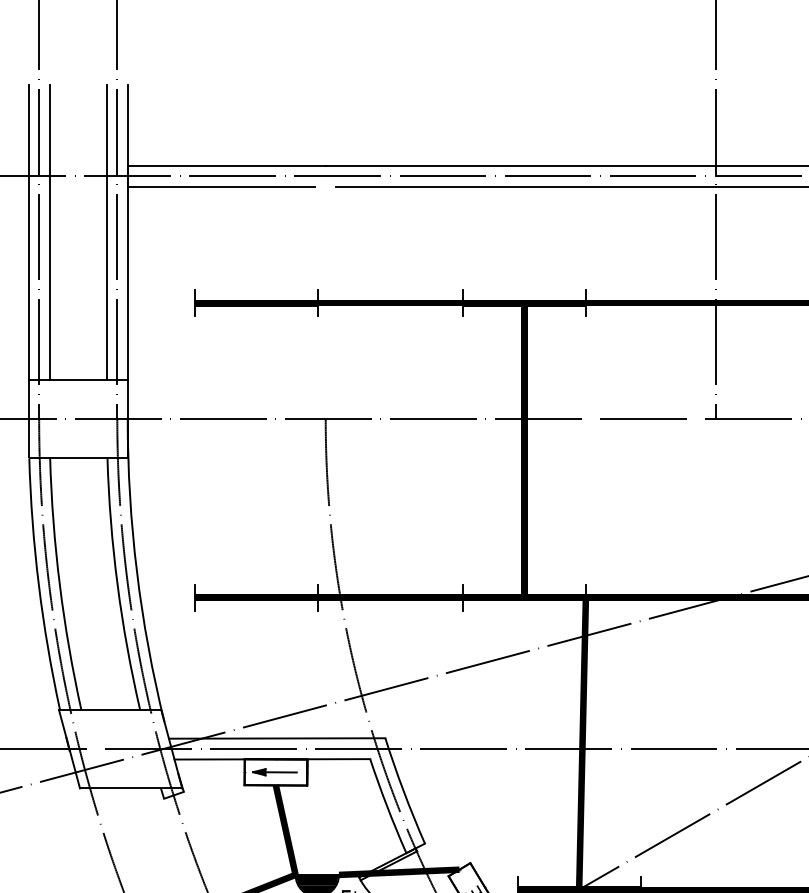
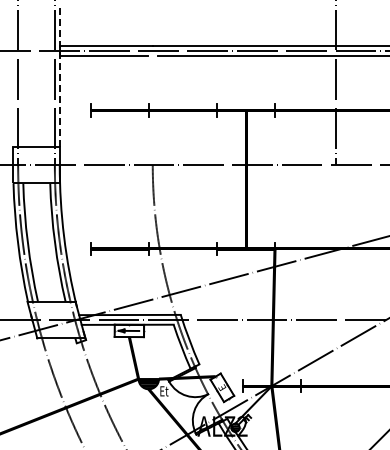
line: (127, 230) -> (59, 76), solid -> dashed
line: (29, 232) -> (13, 77), removed
line: (50, 232) -> (23, 77), removed
line: (105, 232) -> (49, 77), removed

